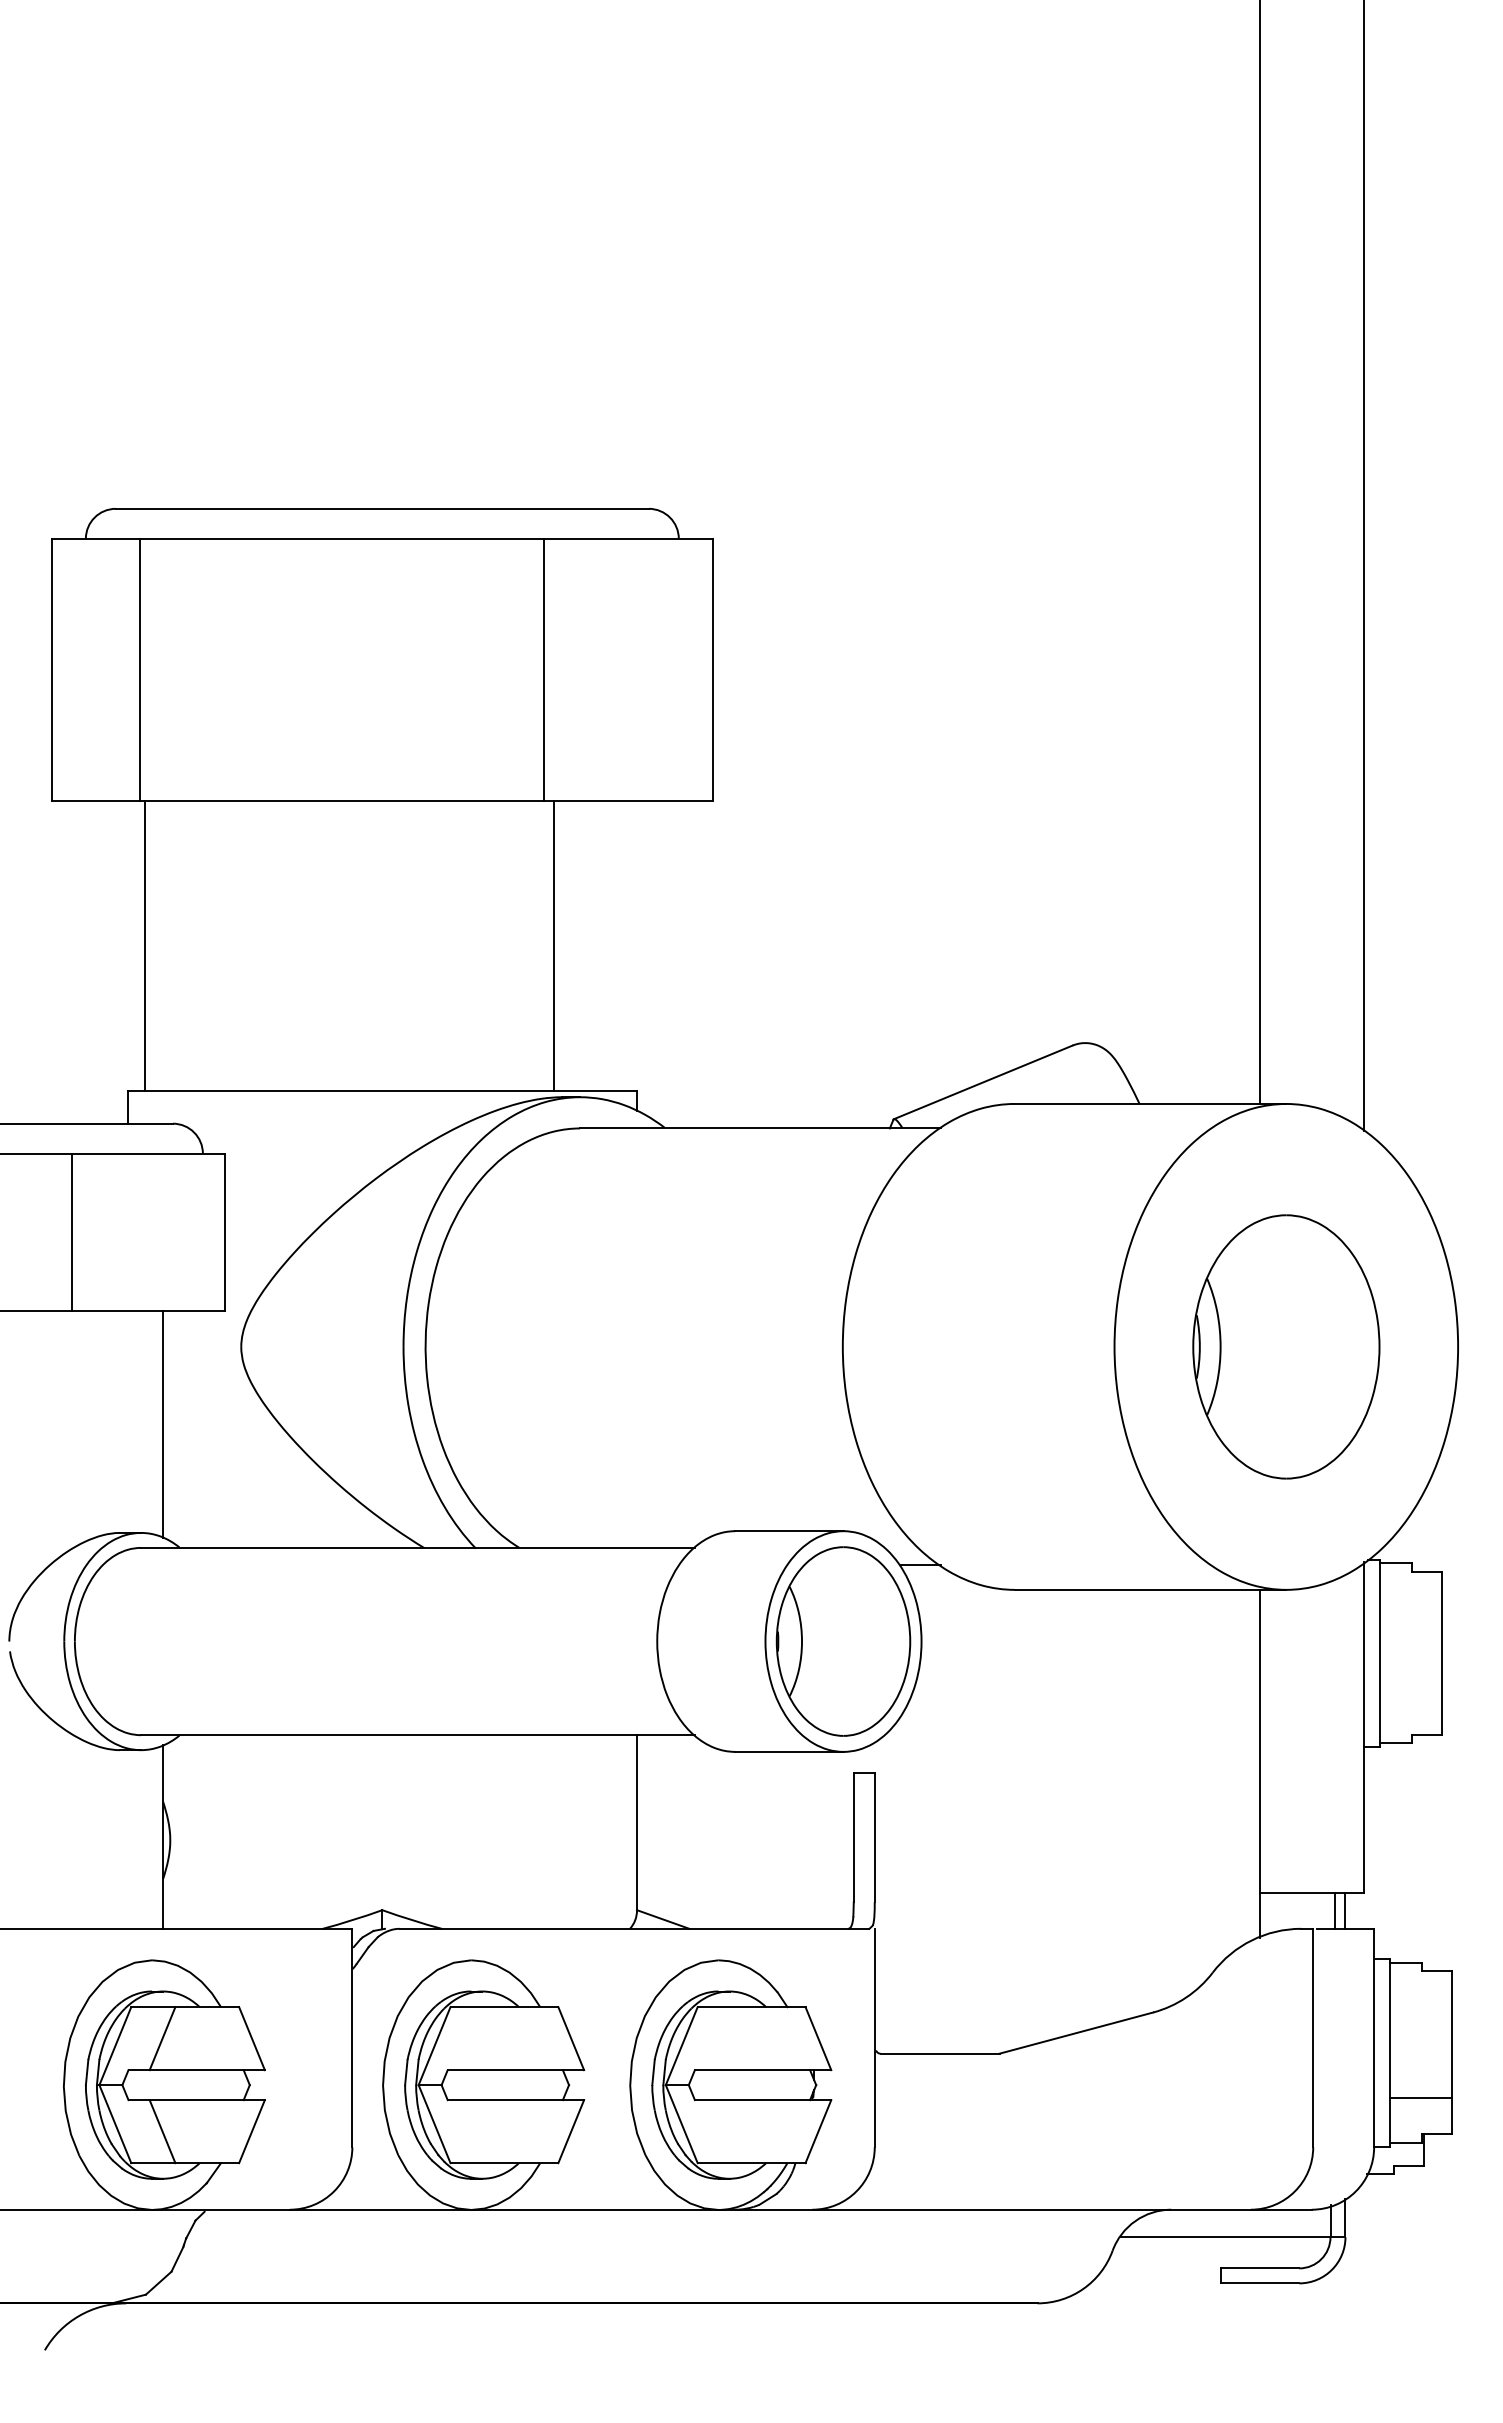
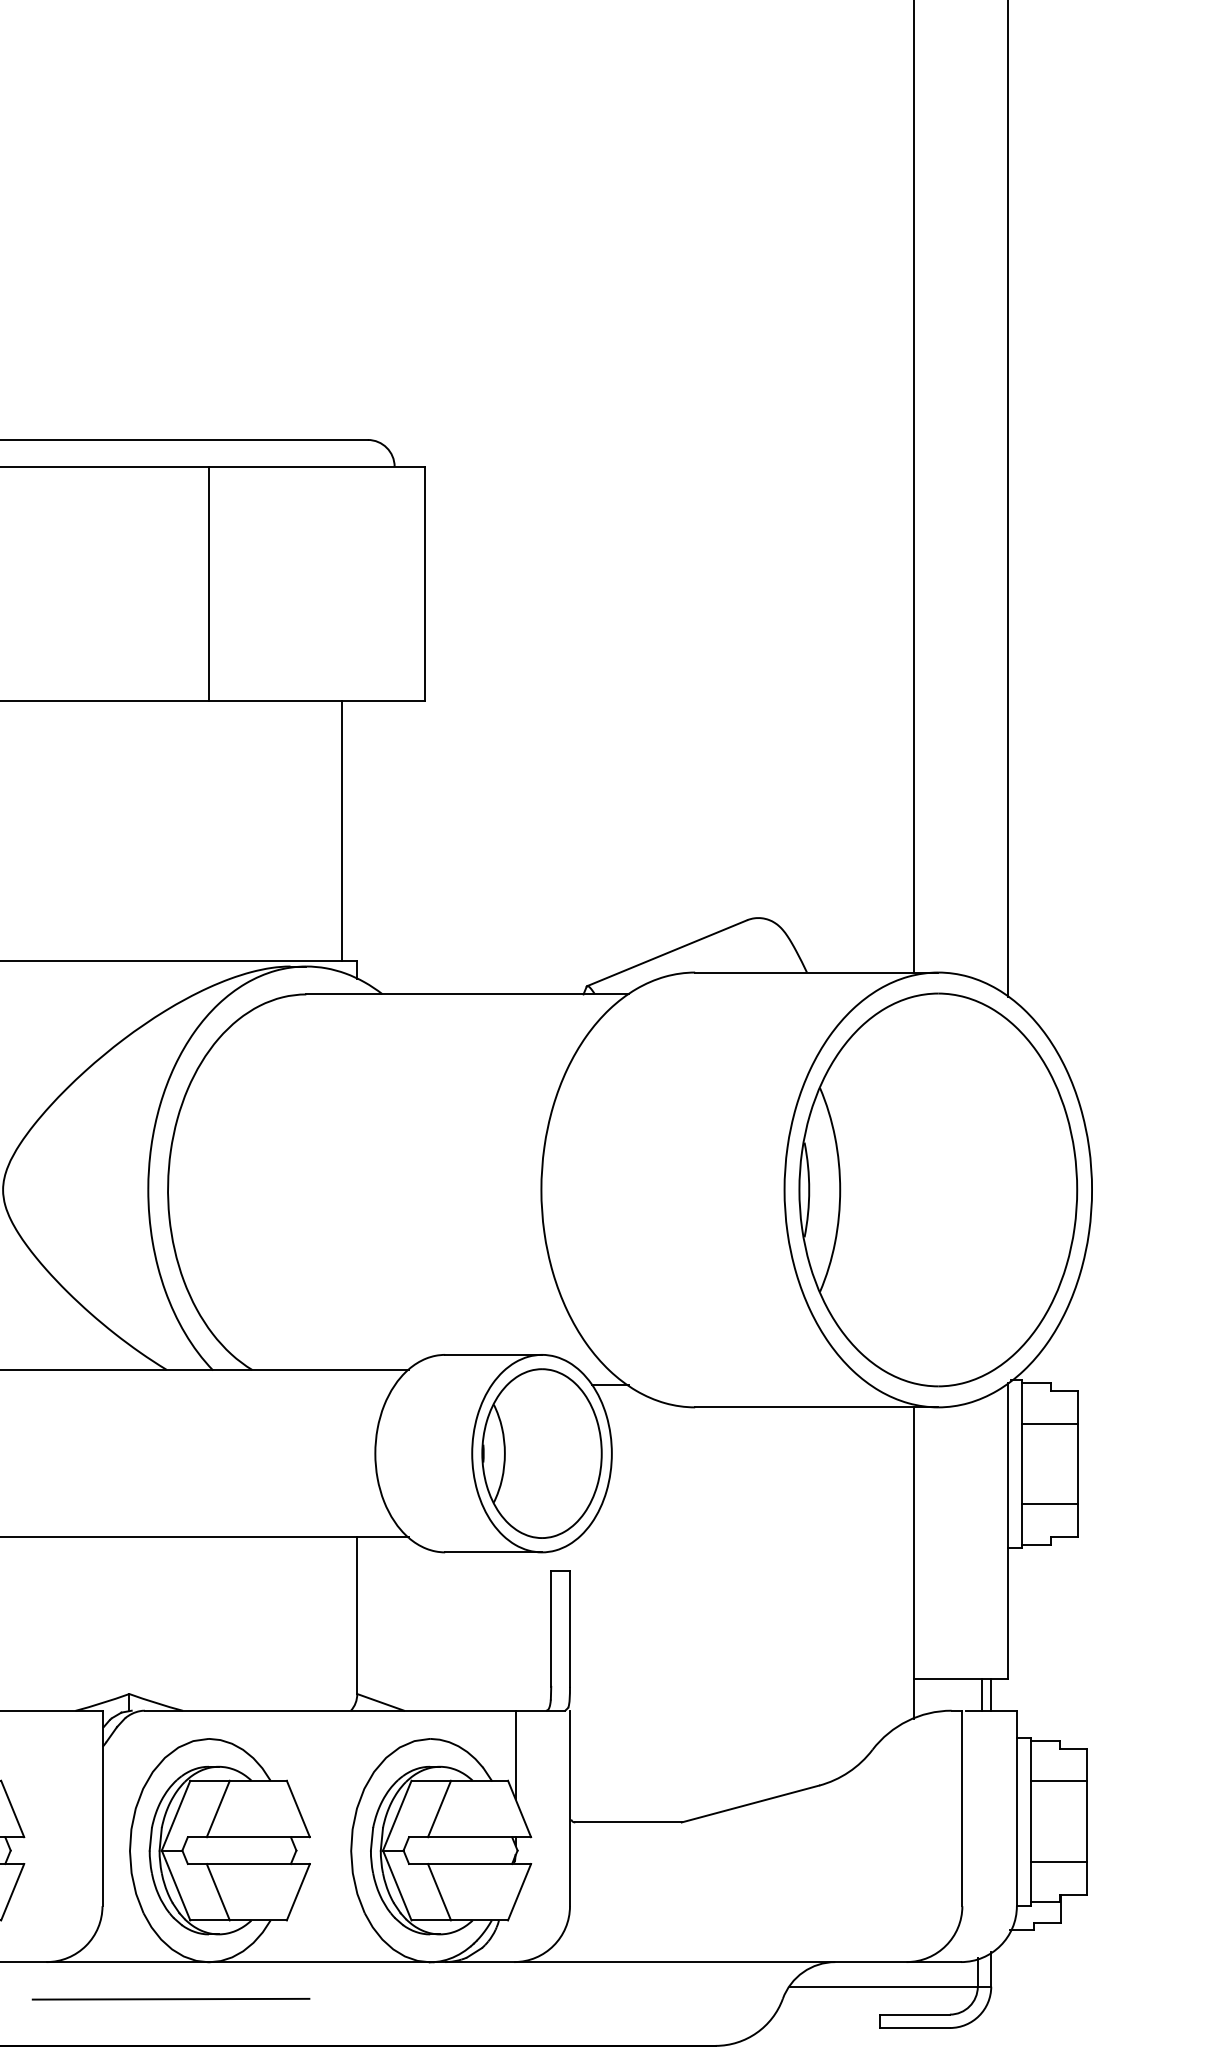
line: (543, 669) -> (208, 583), moved
line: (553, 945) -> (341, 830), moved
part: (1286, 1346) -> (938, 1189), size x1.67
line: (1410, 1608) -> (1049, 1424), added
line: (1410, 1698) -> (1049, 1504), added
line: (814, 1977) -> (516, 1754), added
line: (1420, 2007) -> (1058, 1781), added
line: (481, 2038) -> (218, 1808), added
line: (728, 2038) -> (439, 1808), added
line: (481, 2131) -> (218, 1892), added
line: (728, 2131) -> (439, 1892), added
line: (428, 2250) -> (170, 1998), added

